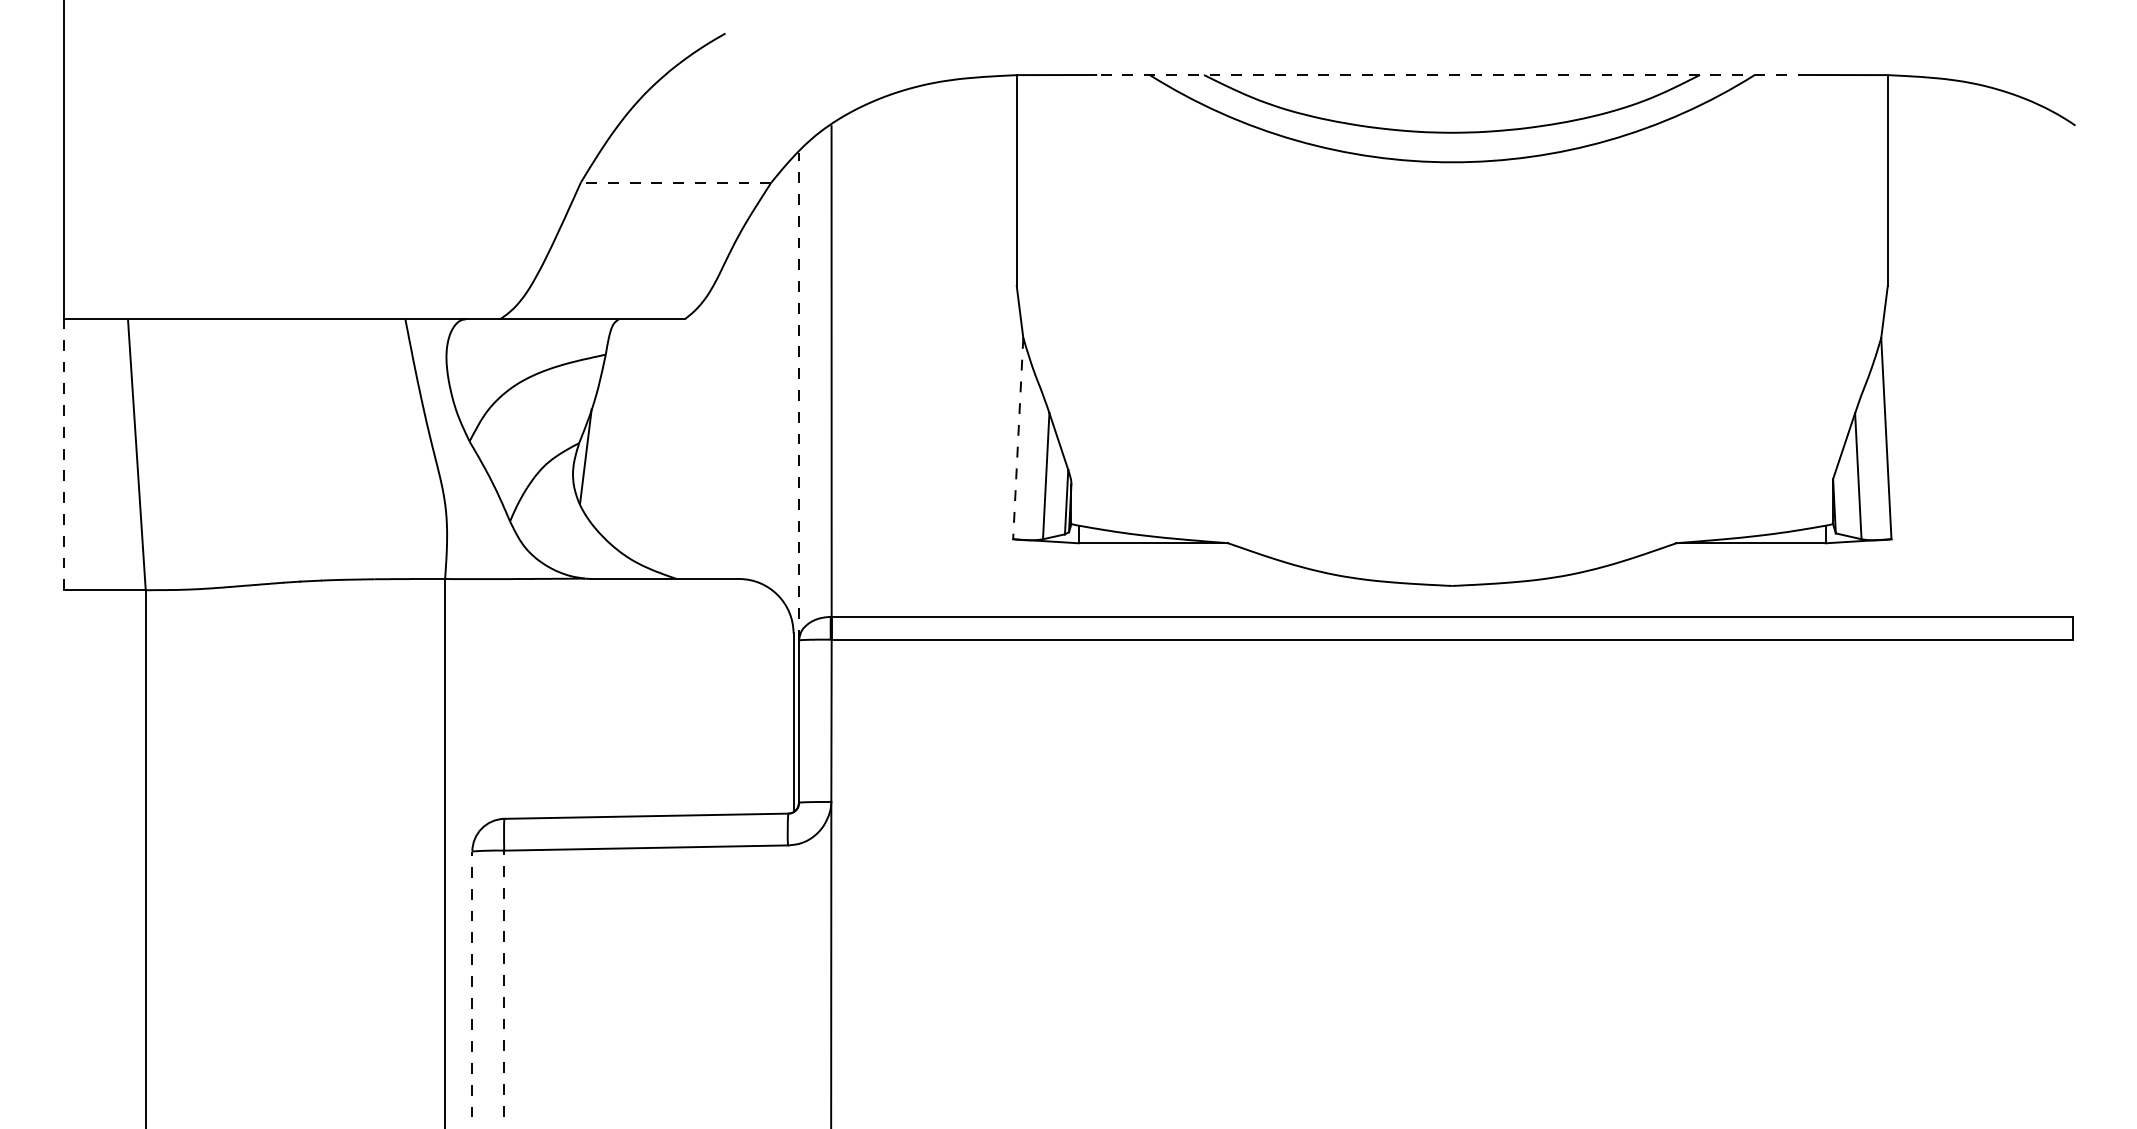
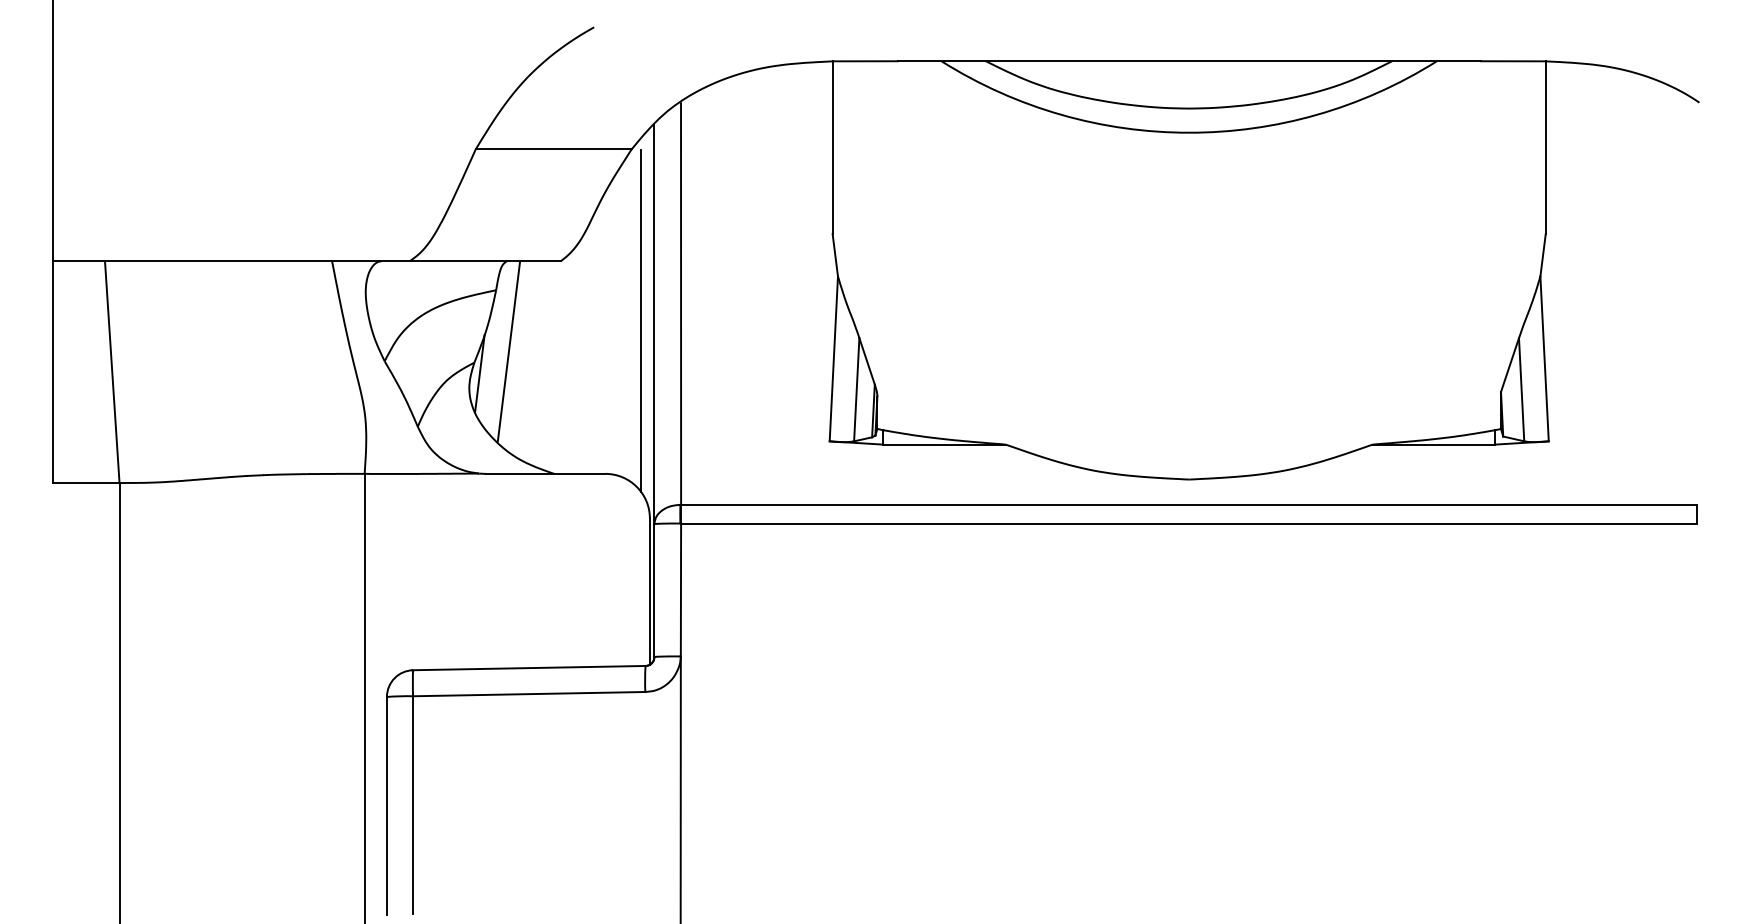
line: (1451, 75) -> (1188, 61), dashed -> solid
line: (675, 182) -> (553, 149), dashed -> solid
line: (783, 392) -> (641, 321), added
line: (799, 396) -> (654, 324), dashed -> solid
line: (621, 429) -> (509, 351), added
line: (1018, 438) -> (834, 358), dashed -> solid
line: (64, 454) -> (53, 371), dashed -> solid
line: (504, 983) -> (413, 805), dashed -> solid
line: (472, 984) -> (387, 805), dashed -> solid

